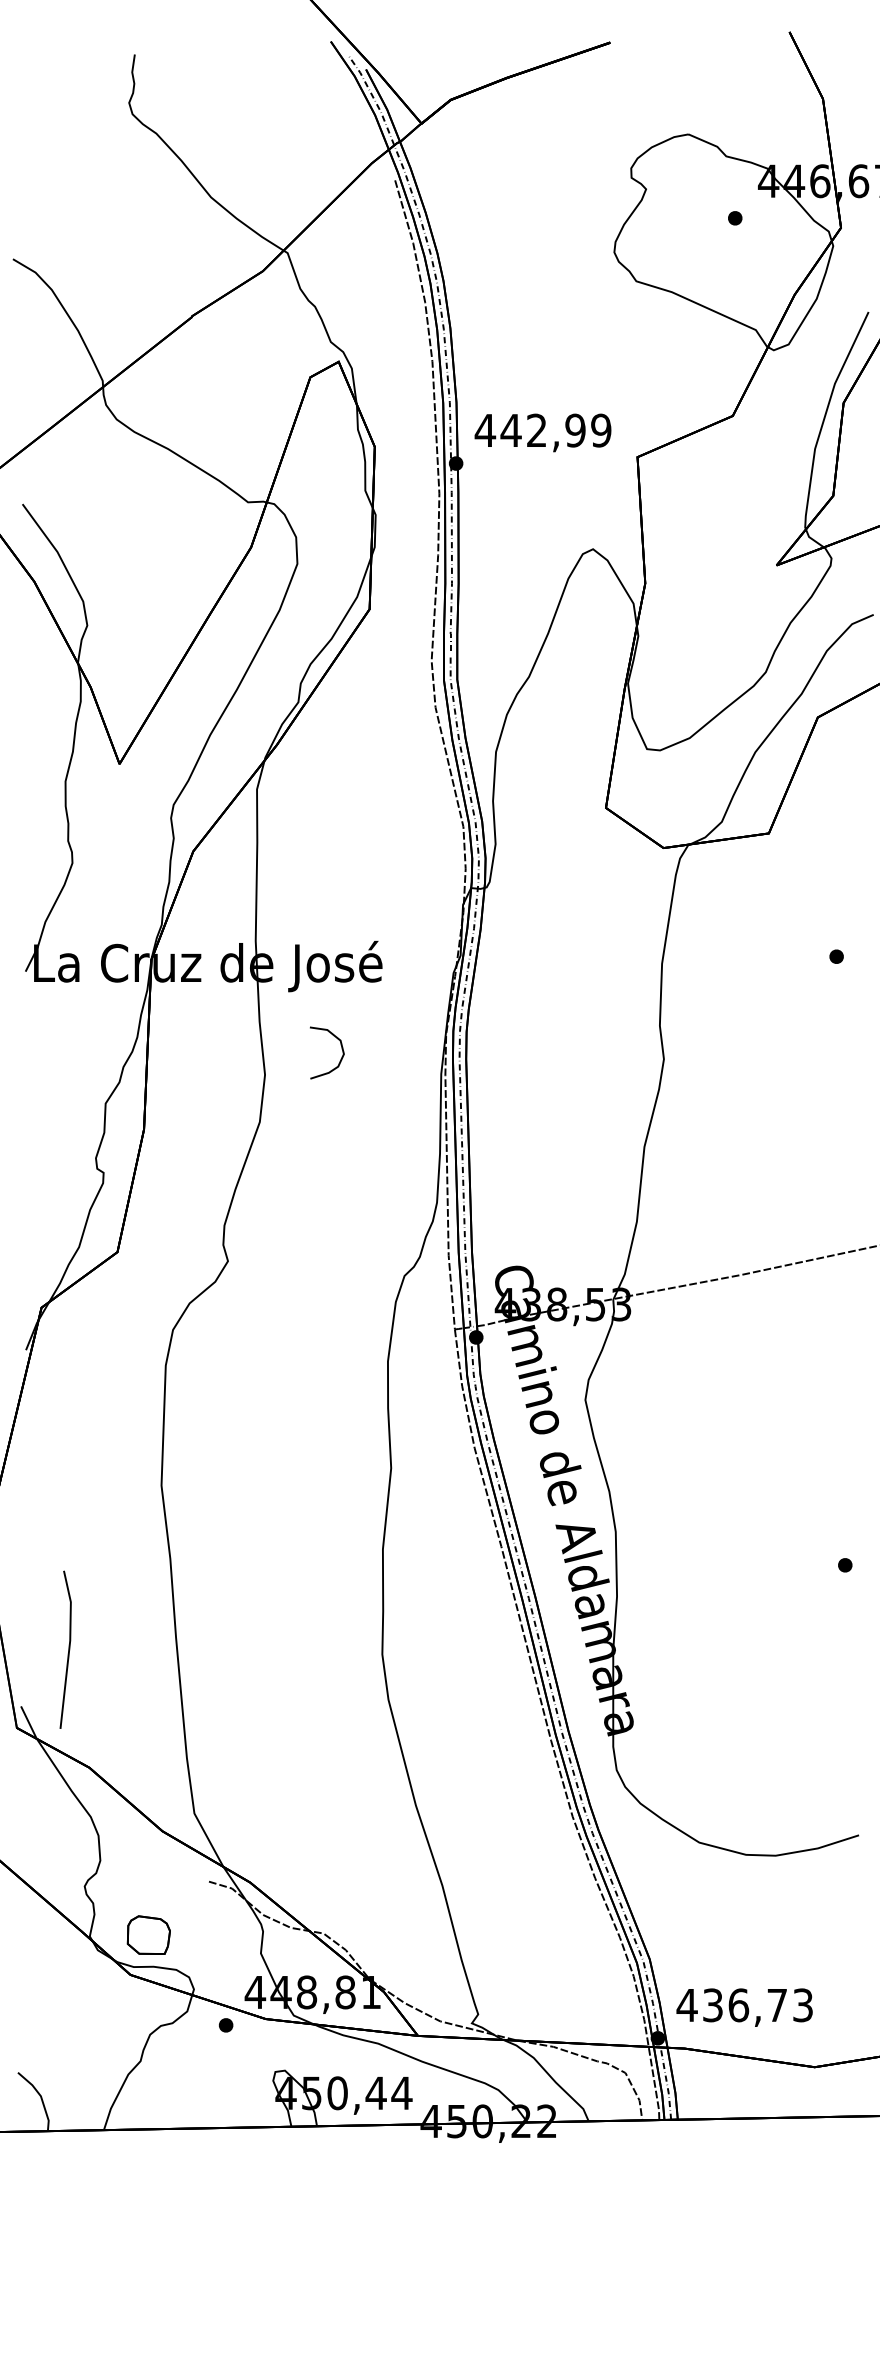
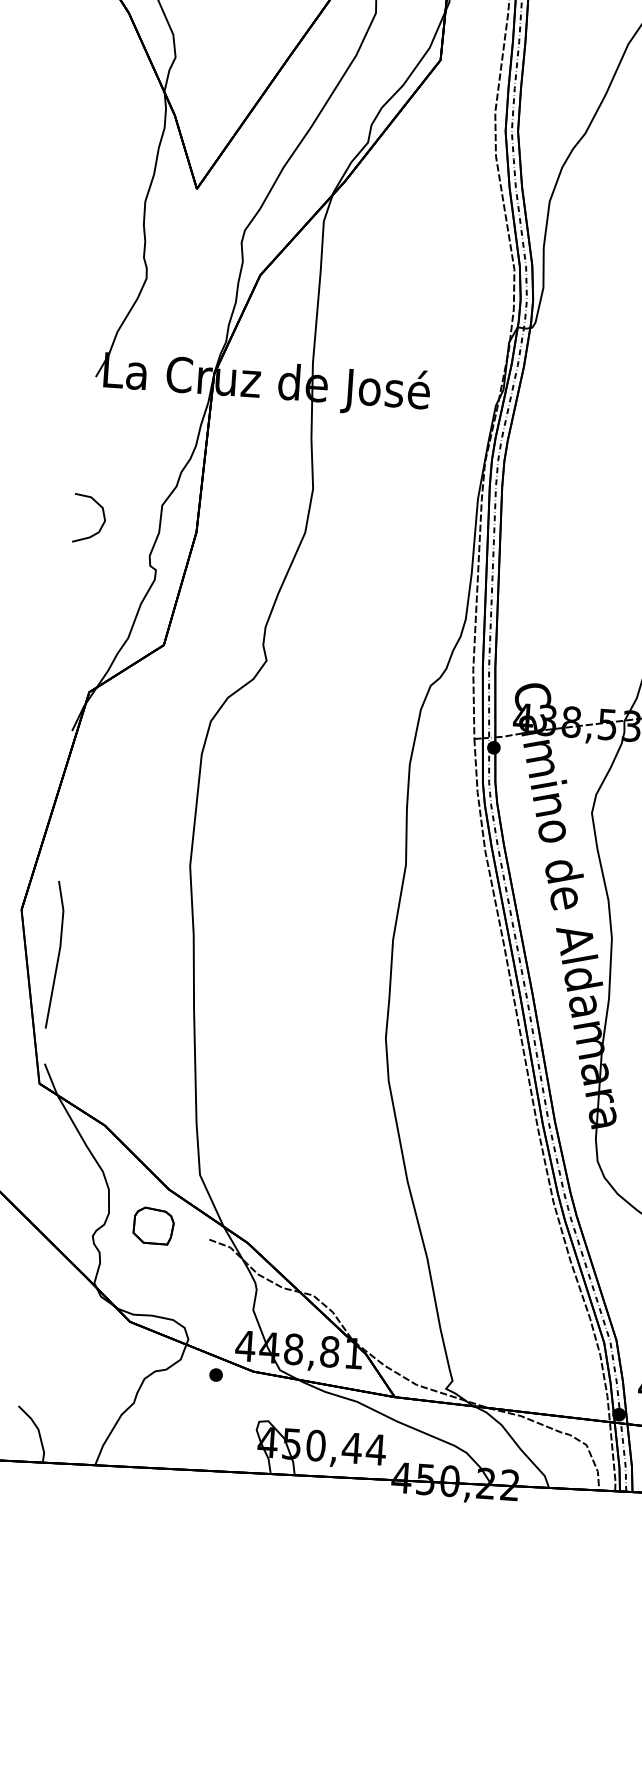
curve: (341, 1049) -> (103, 516), moved
line: (68, 1649) -> (58, 954), moved
part: (148, 1934) -> (153, 1225), moved

